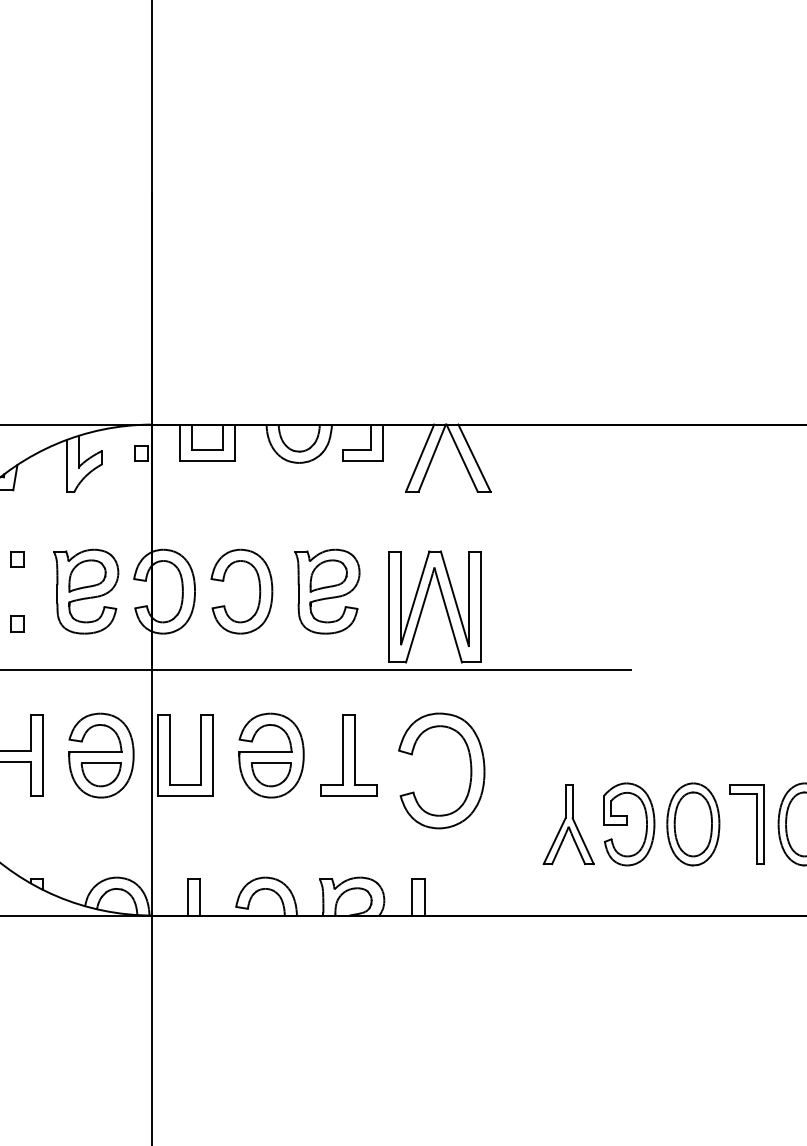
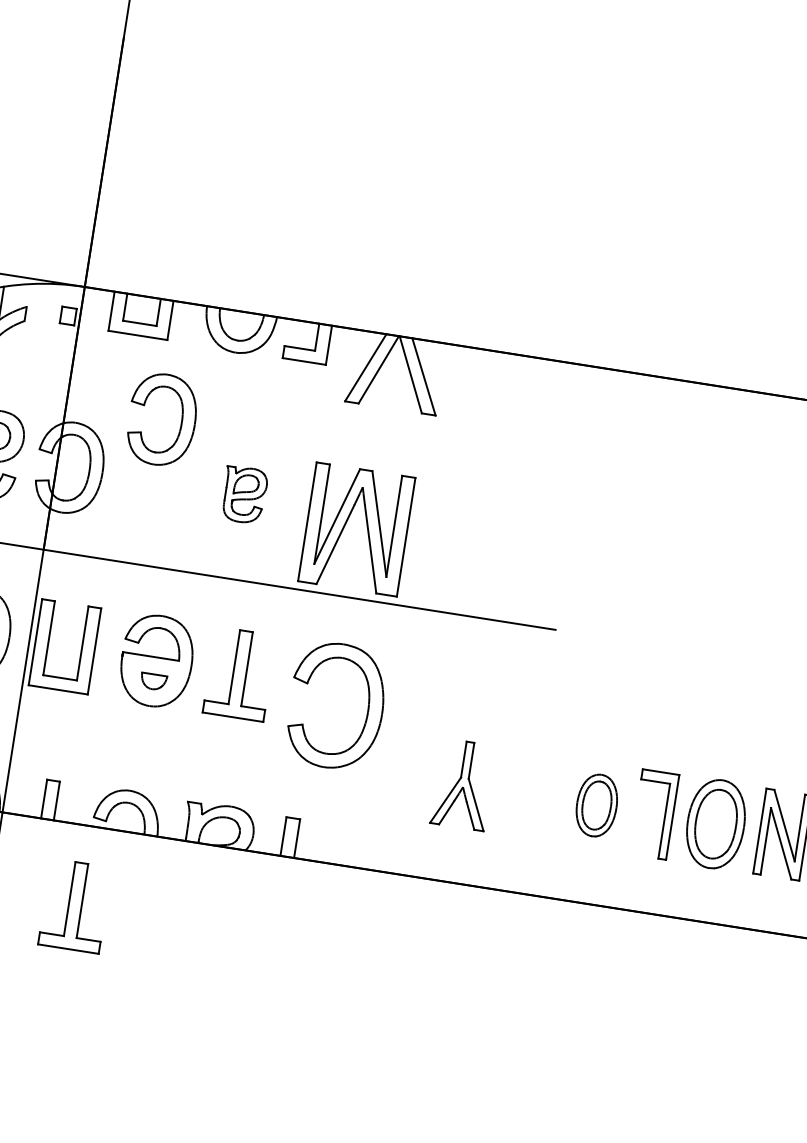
part: (259, 591) -> (181, 422), moved
part: (327, 591) -> (244, 494), size x0.6
part: (271, 774) -> (153, 681), size x0.6
part: (629, 824) -> (528, 794), removed
part: (693, 824) -> (596, 805), size x0.7
part: (231, 990) -> (74, 905), added

